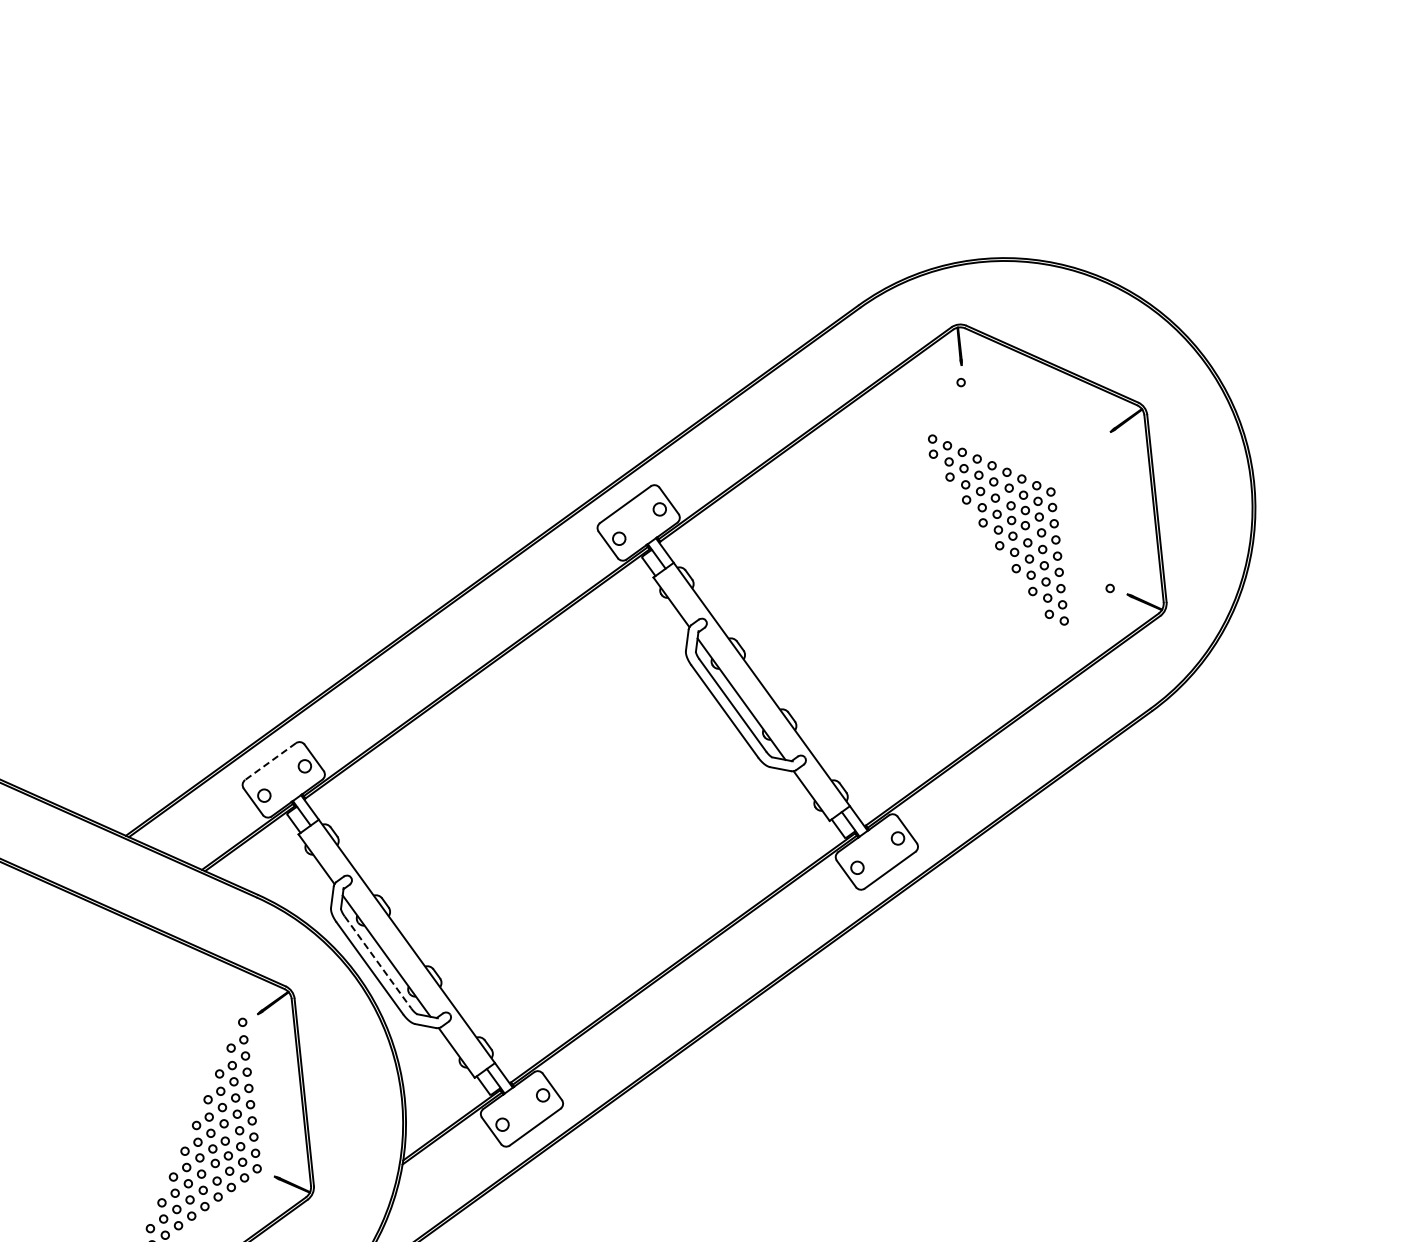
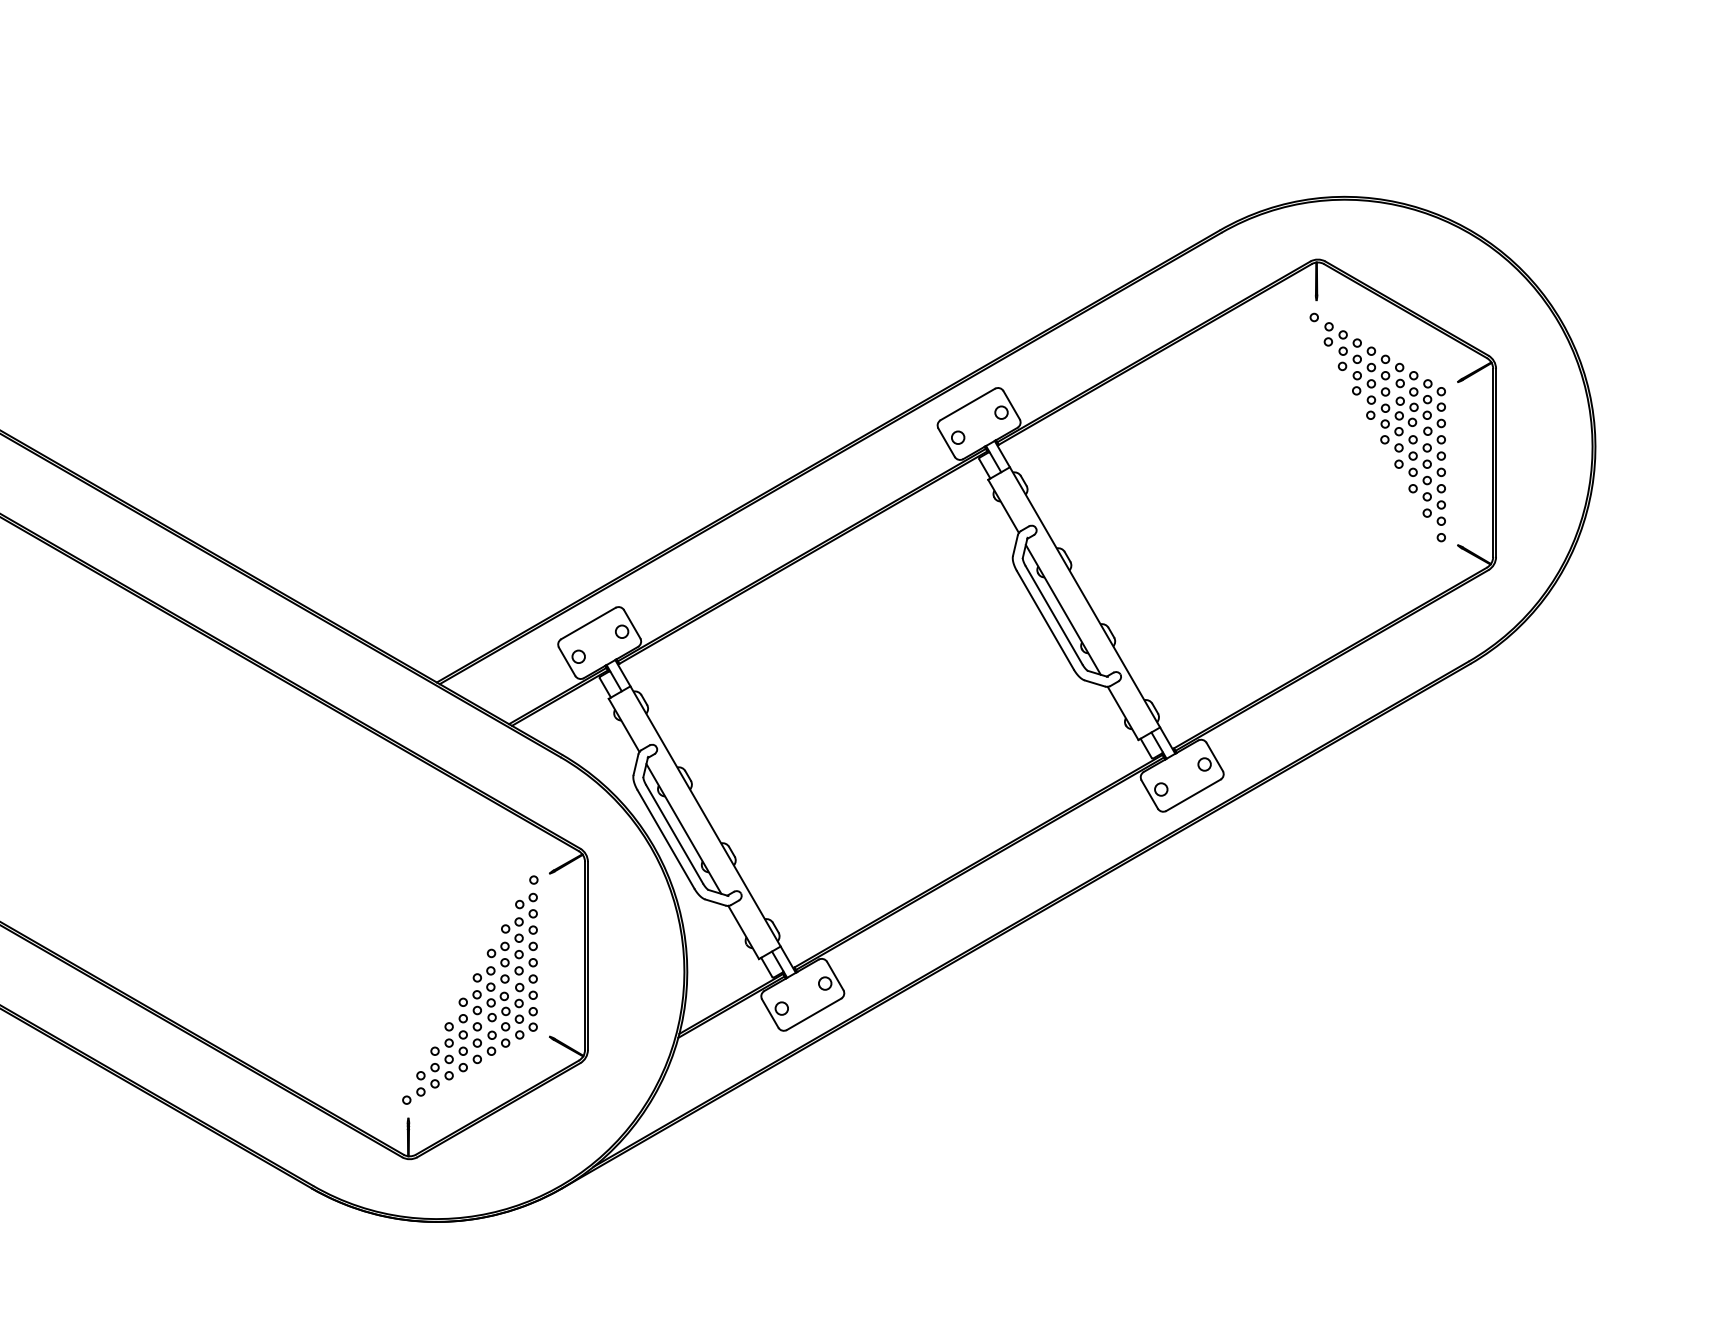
part: (997, 529) -> (1384, 423), moved
line: (270, 761) -> (588, 623), dashed -> solid
line: (377, 962) -> (674, 834), dashed -> solid

